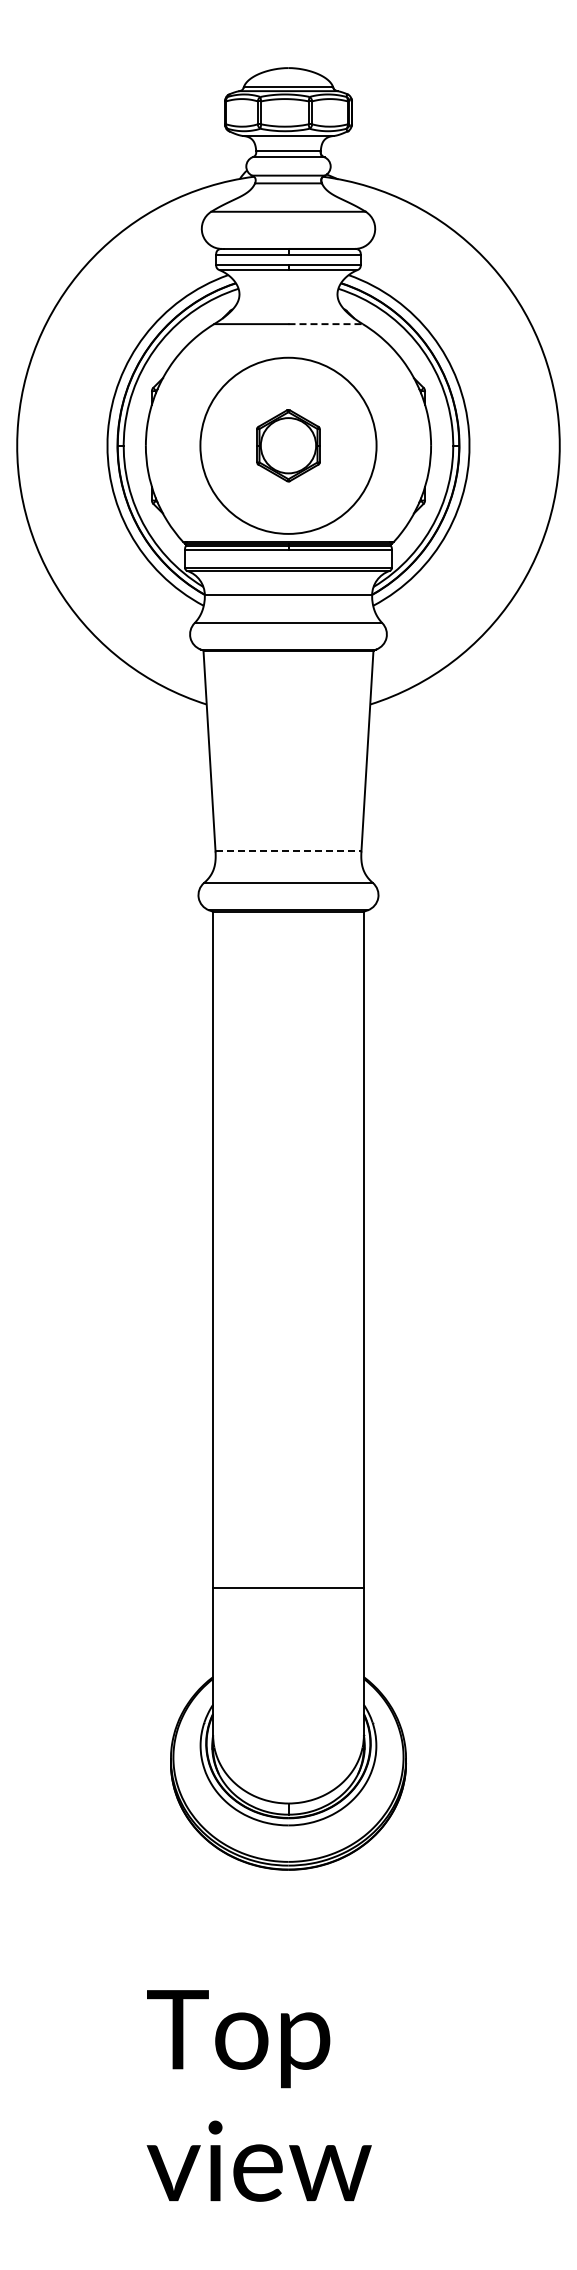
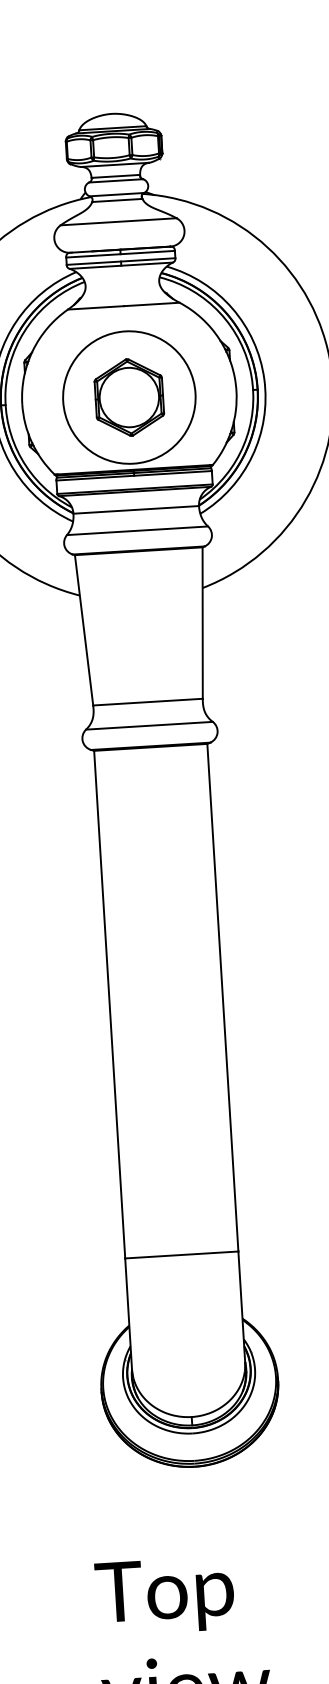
line: (326, 324) -> (152, 304), dashed -> solid
part: (288, 445) -> (129, 397), size x1.43
line: (288, 851) -> (148, 702), dashed -> solid

